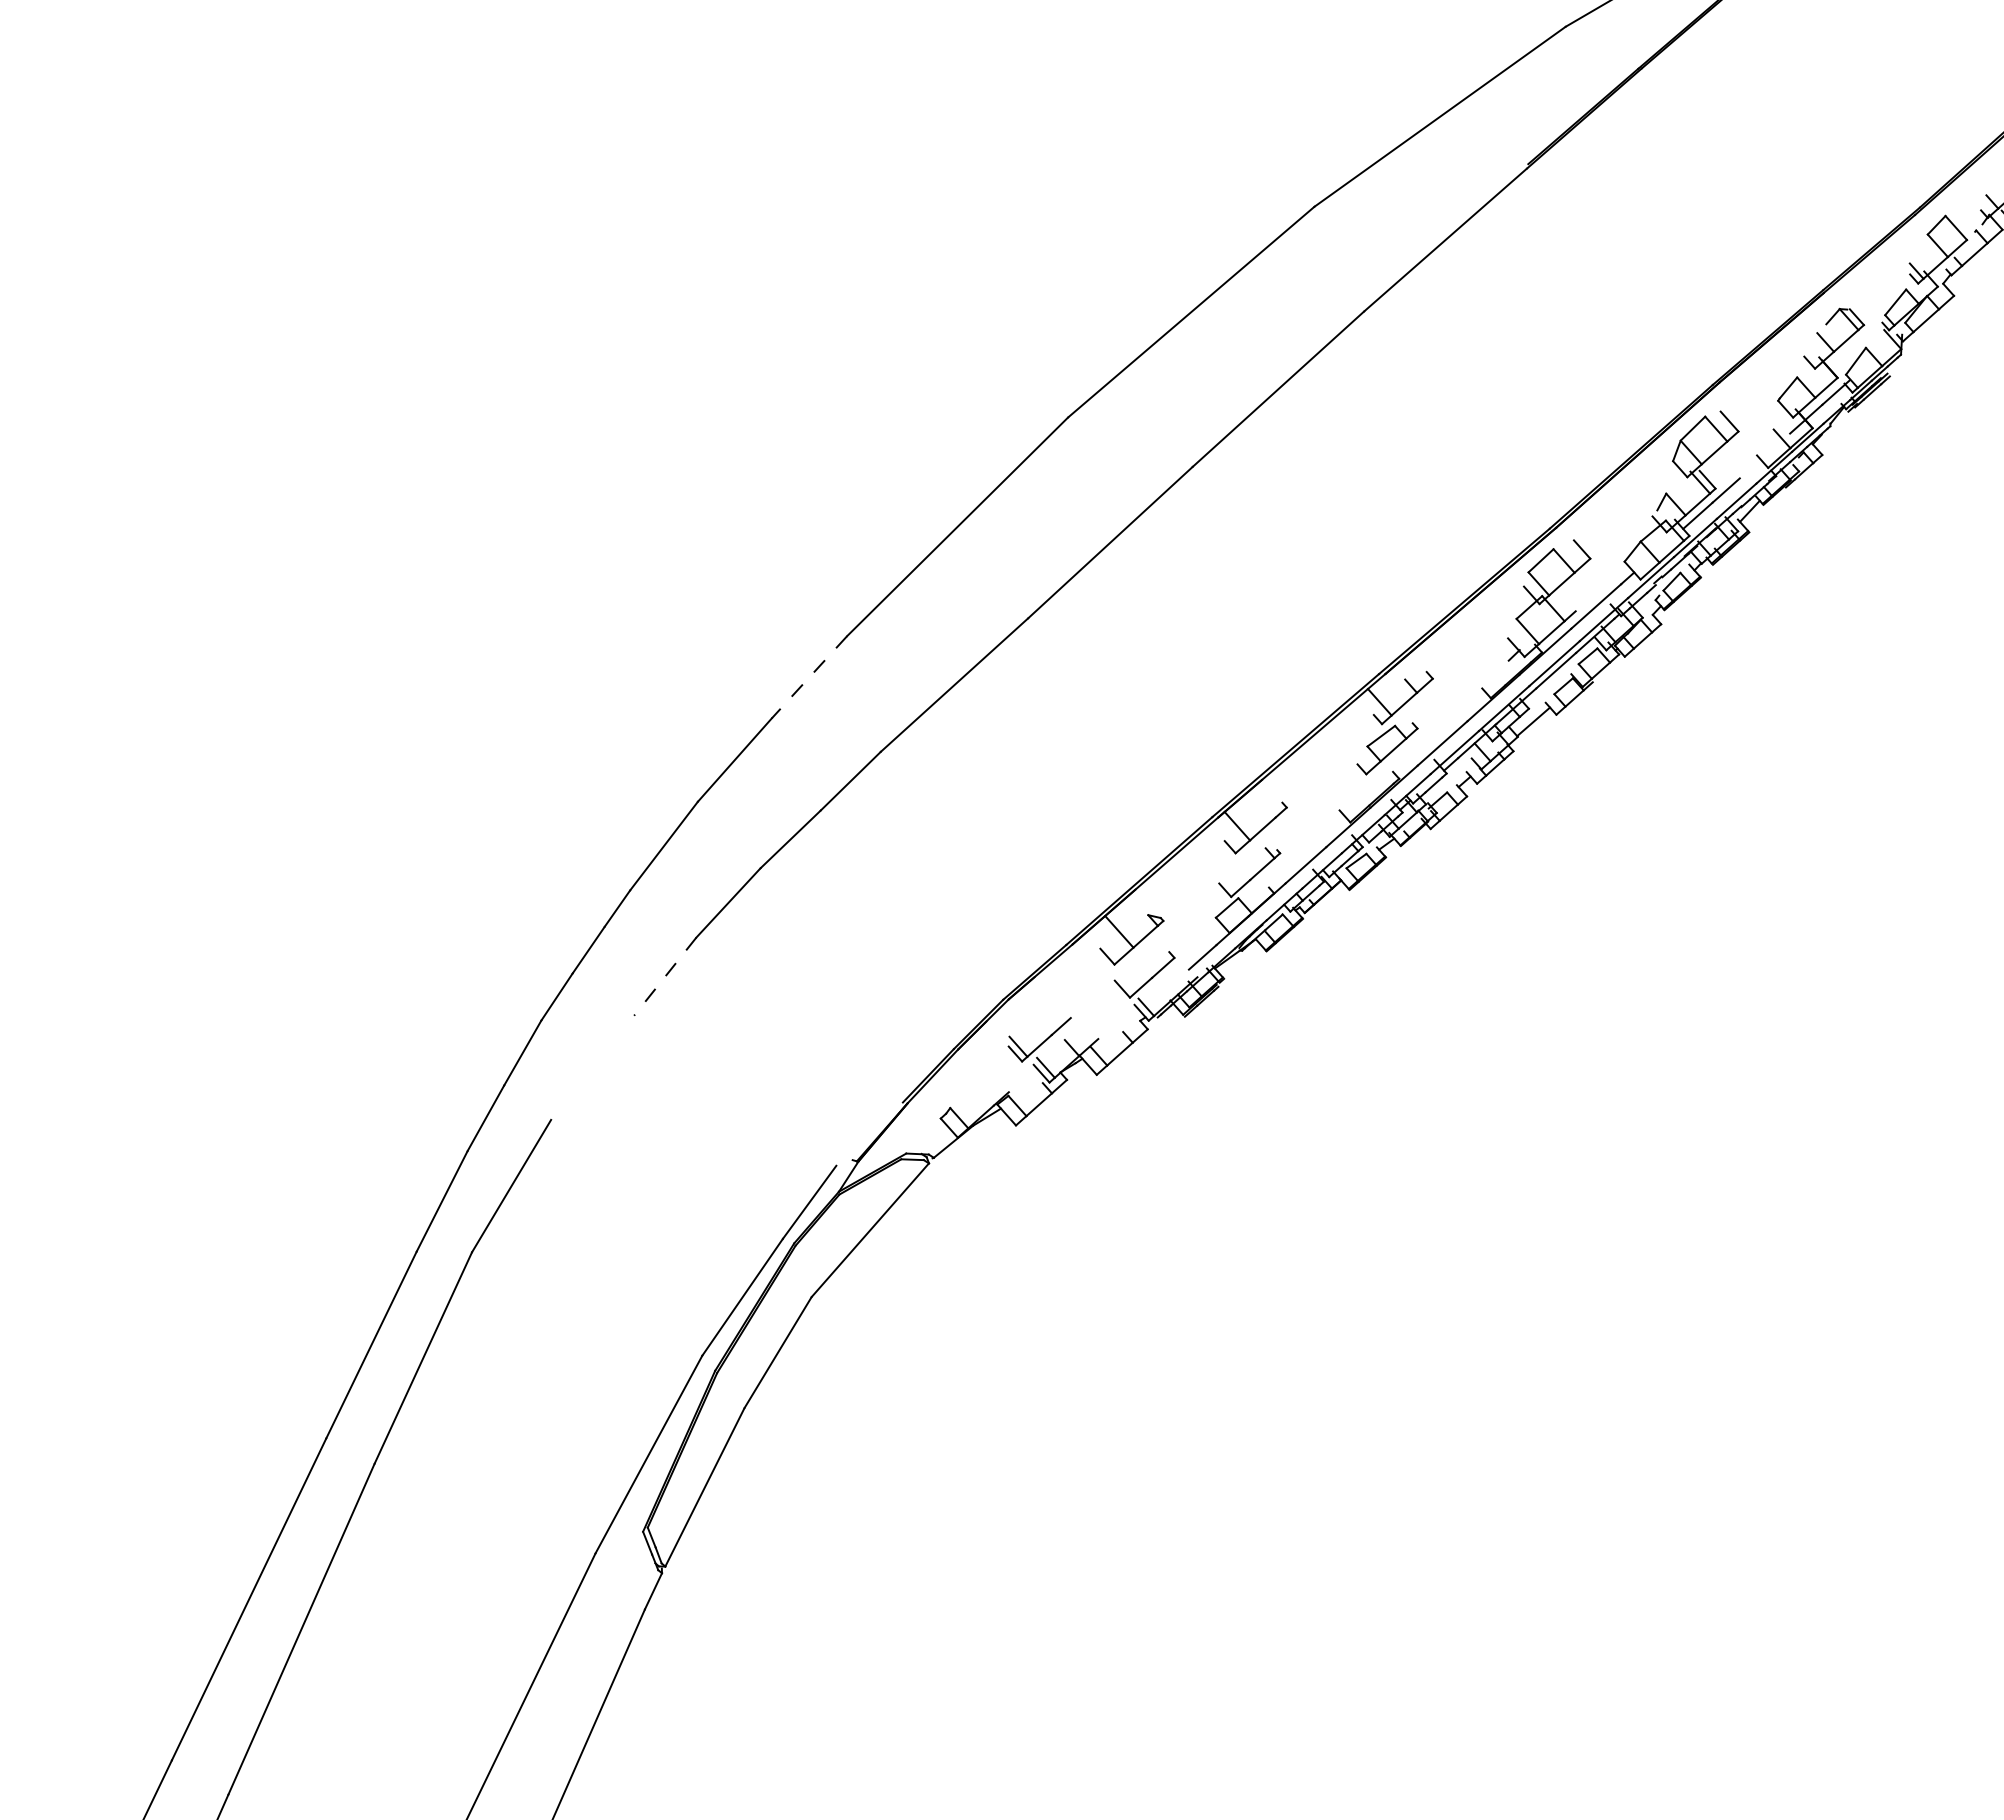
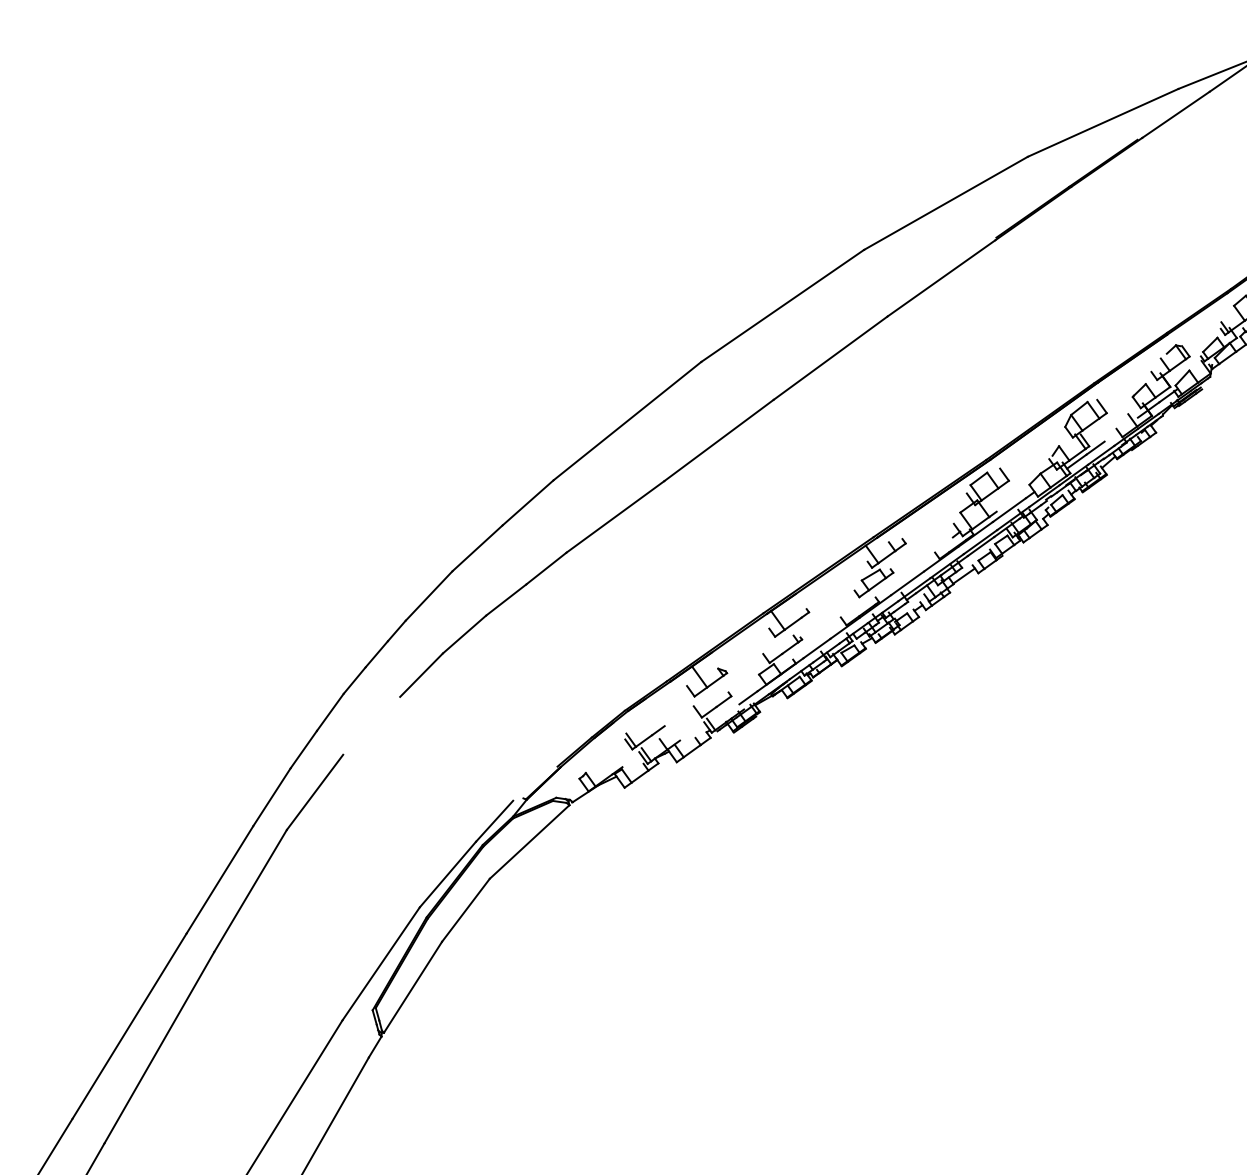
line: (810, 676) -> (528, 502), dashed -> solid
line: (665, 977) -> (421, 675), dashed -> solid

